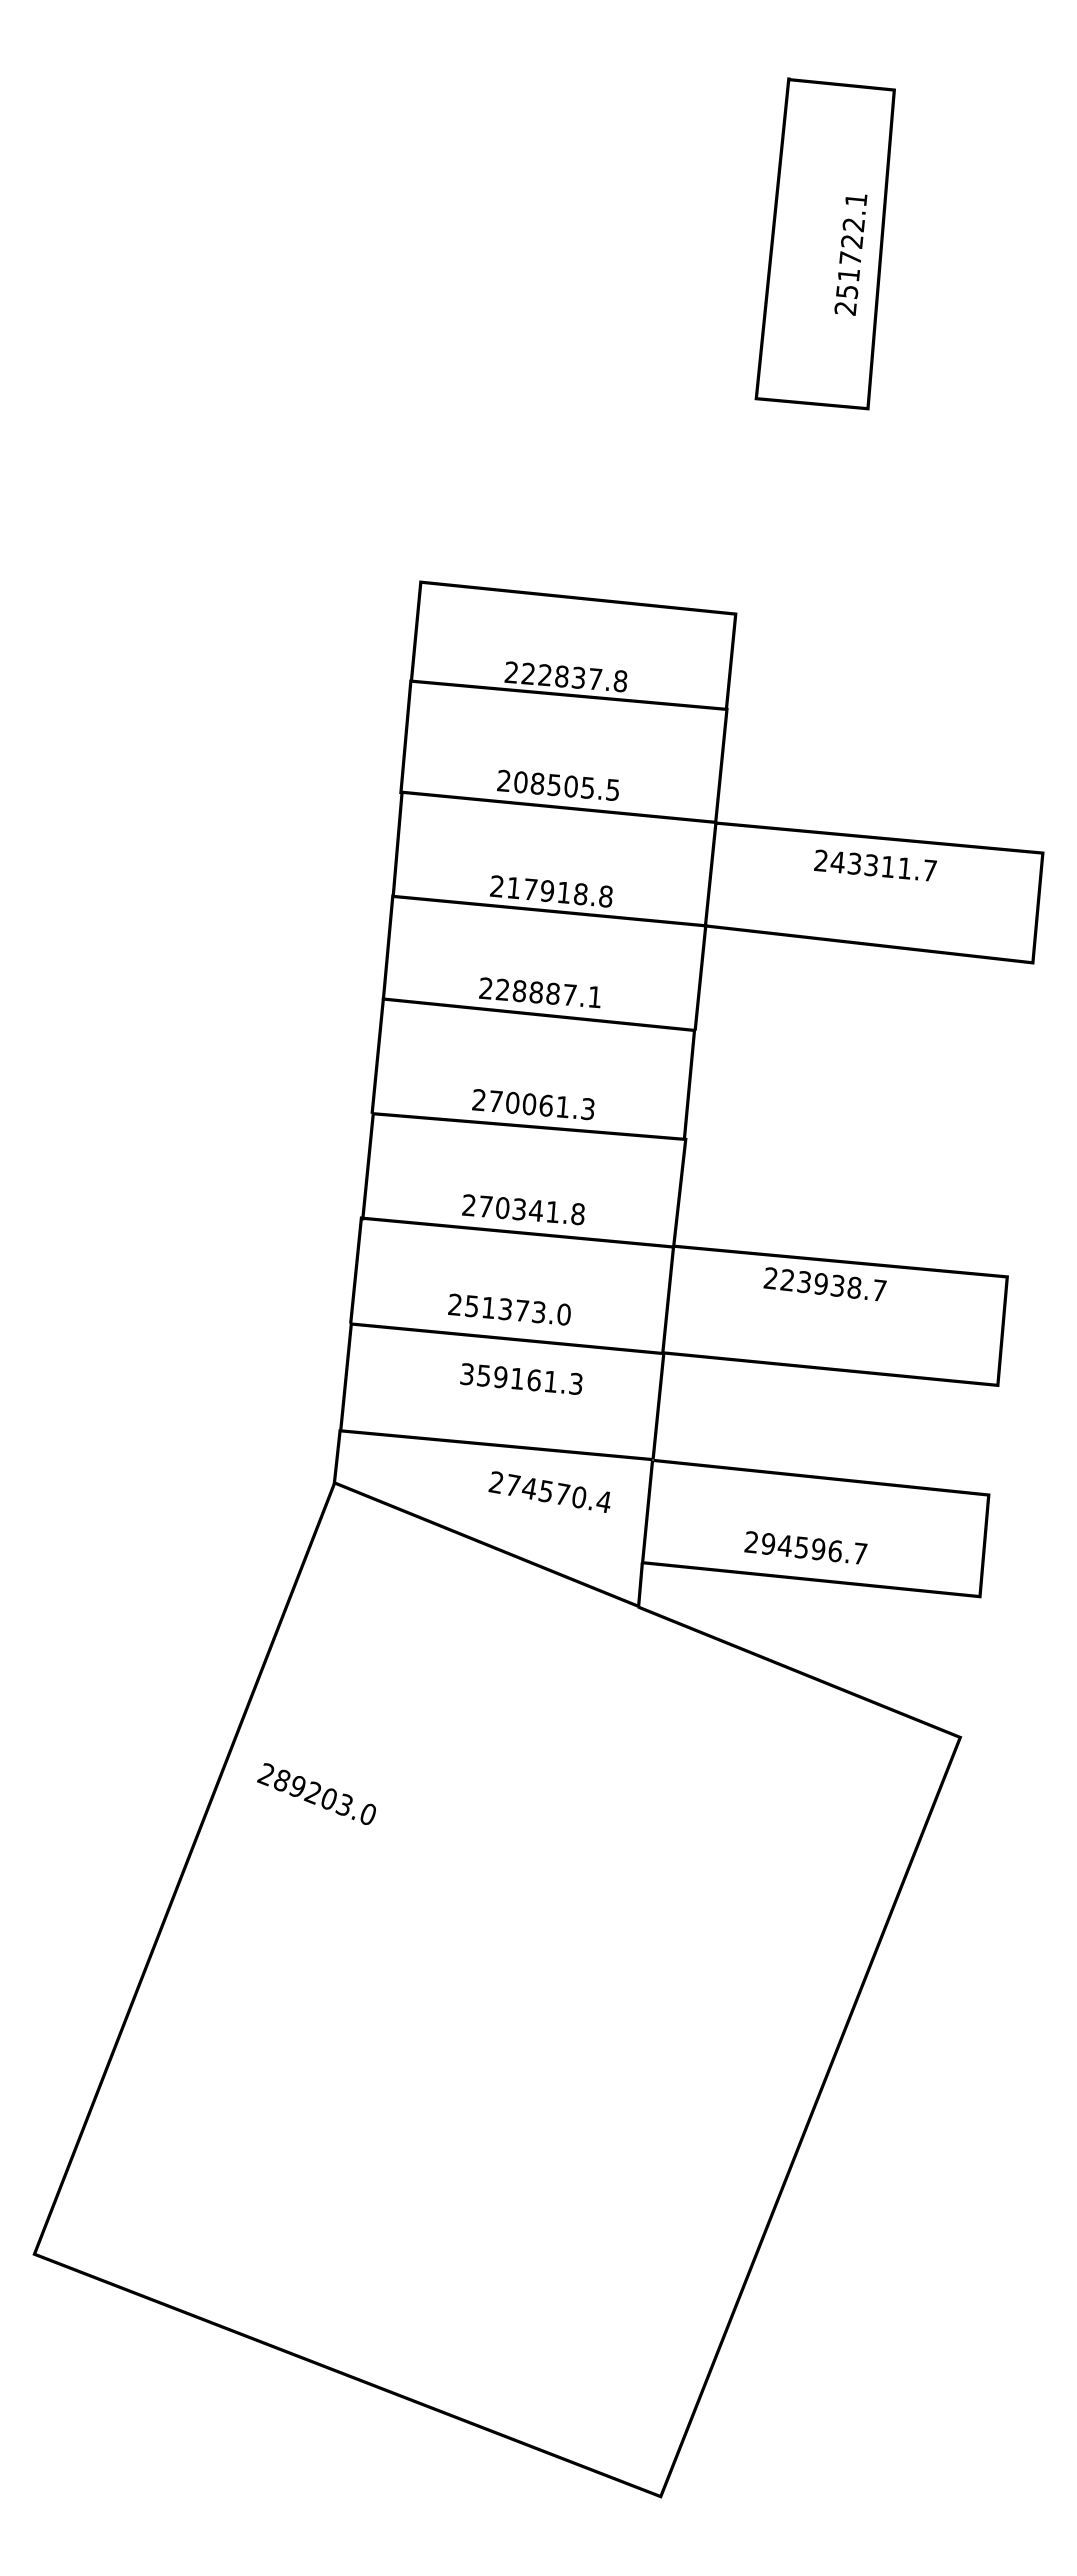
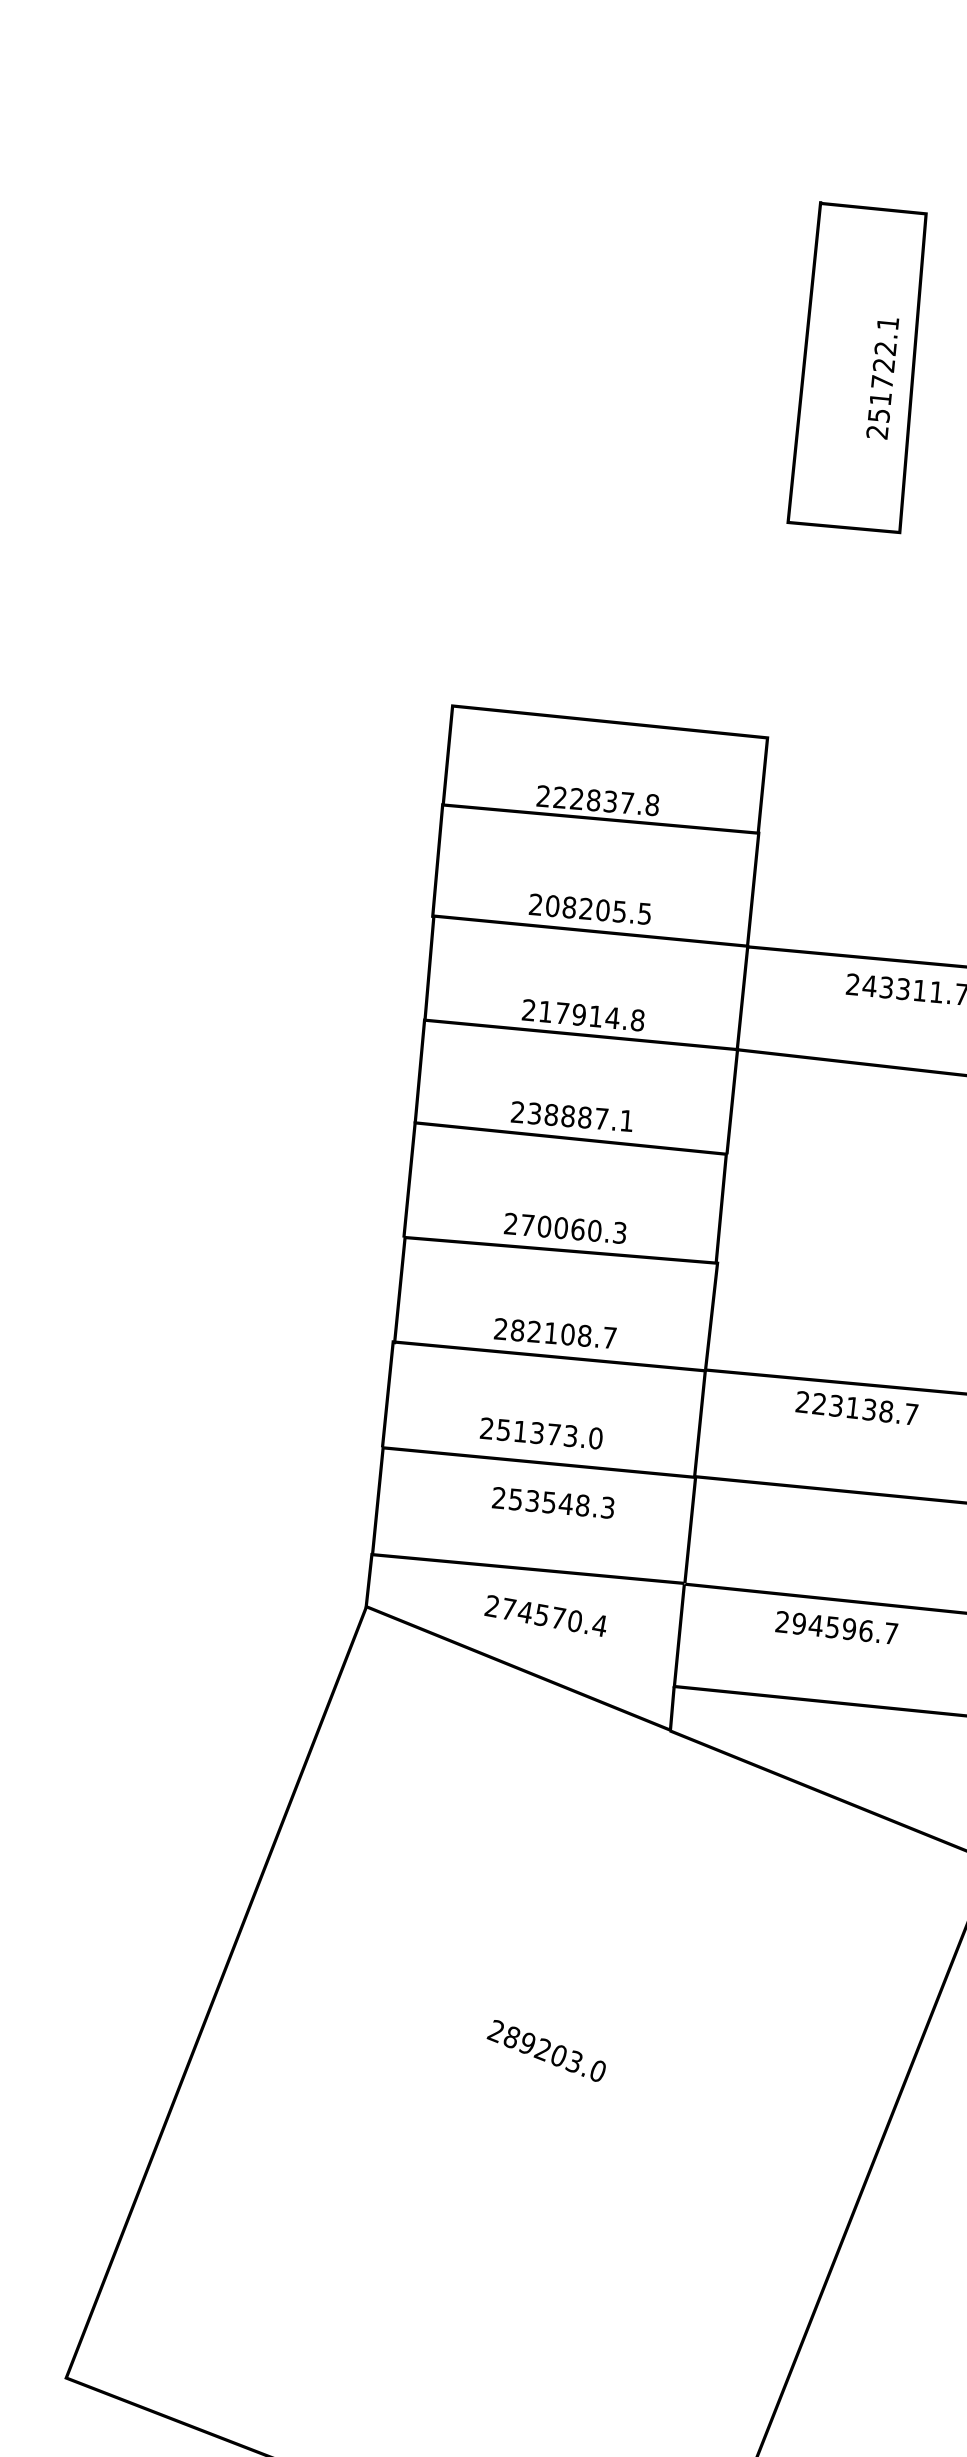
text: (553, 785) -> (585, 909), 208505.5 -> 208205.5
text: (580, 894) -> (612, 1018), 217918.8 -> 217914.8
text: (502, 989) -> (534, 1113), 228887.1 -> 238887.1
text: (562, 1107) -> (594, 1231), 270061.3 -> 270060.3
text: (532, 1210) -> (564, 1334), 270341.8 -> 282108.7
text: (820, 1284) -> (852, 1408), 223938.7 -> 223138.7
text: (508, 1377) -> (540, 1501), 359161.3 -> 253548.3
text: (549, 1491) -> (545, 1615), moved
text: (805, 1547) -> (836, 1627), moved
text: (316, 1793) -> (546, 2050), moved

